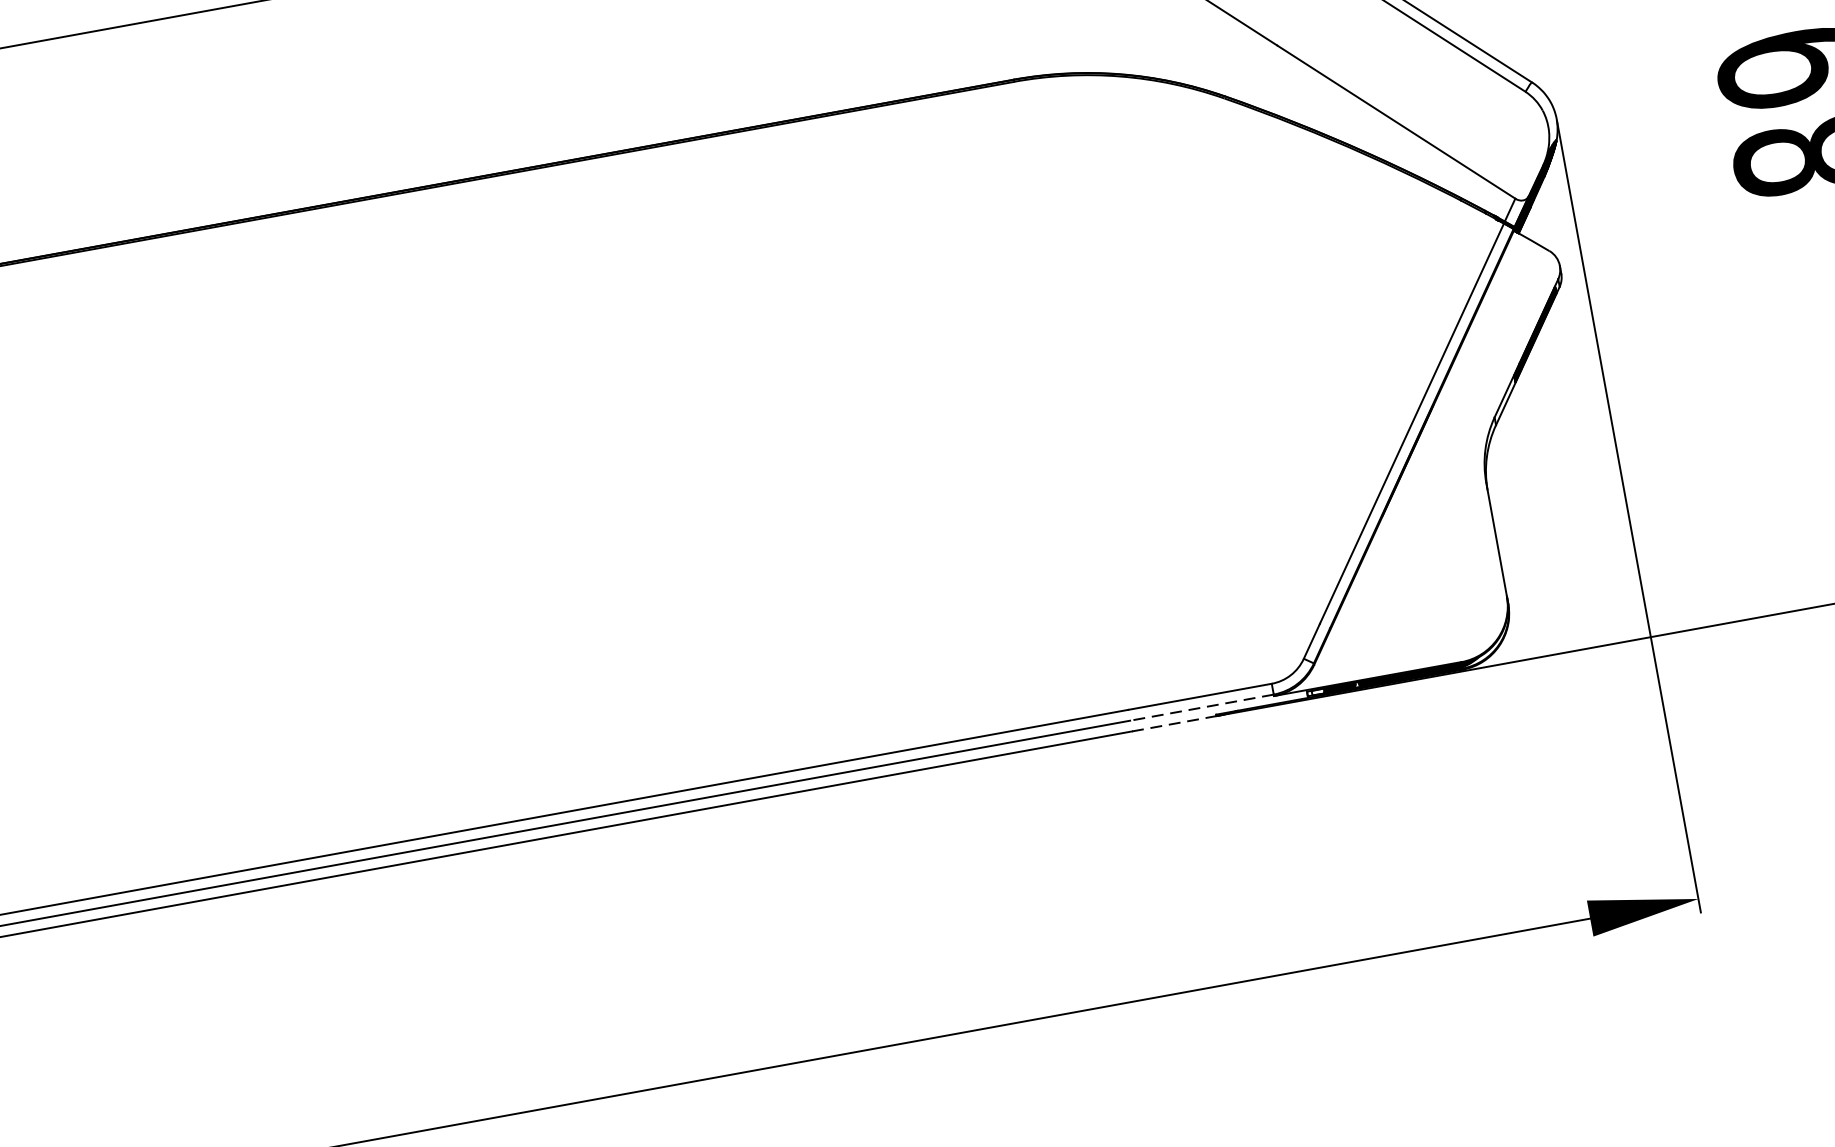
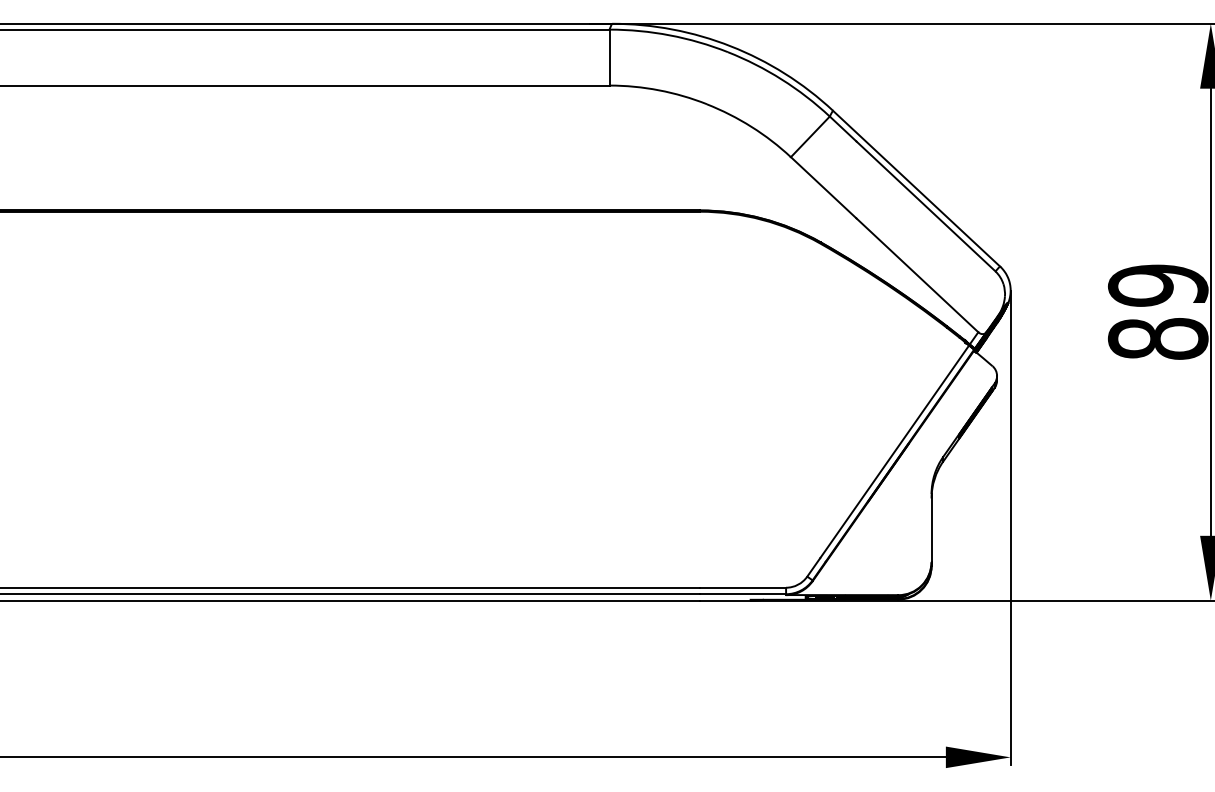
line: (1202, 707) -> (743, 594), dashed -> solid
line: (1174, 723) -> (725, 600), dashed -> solid

